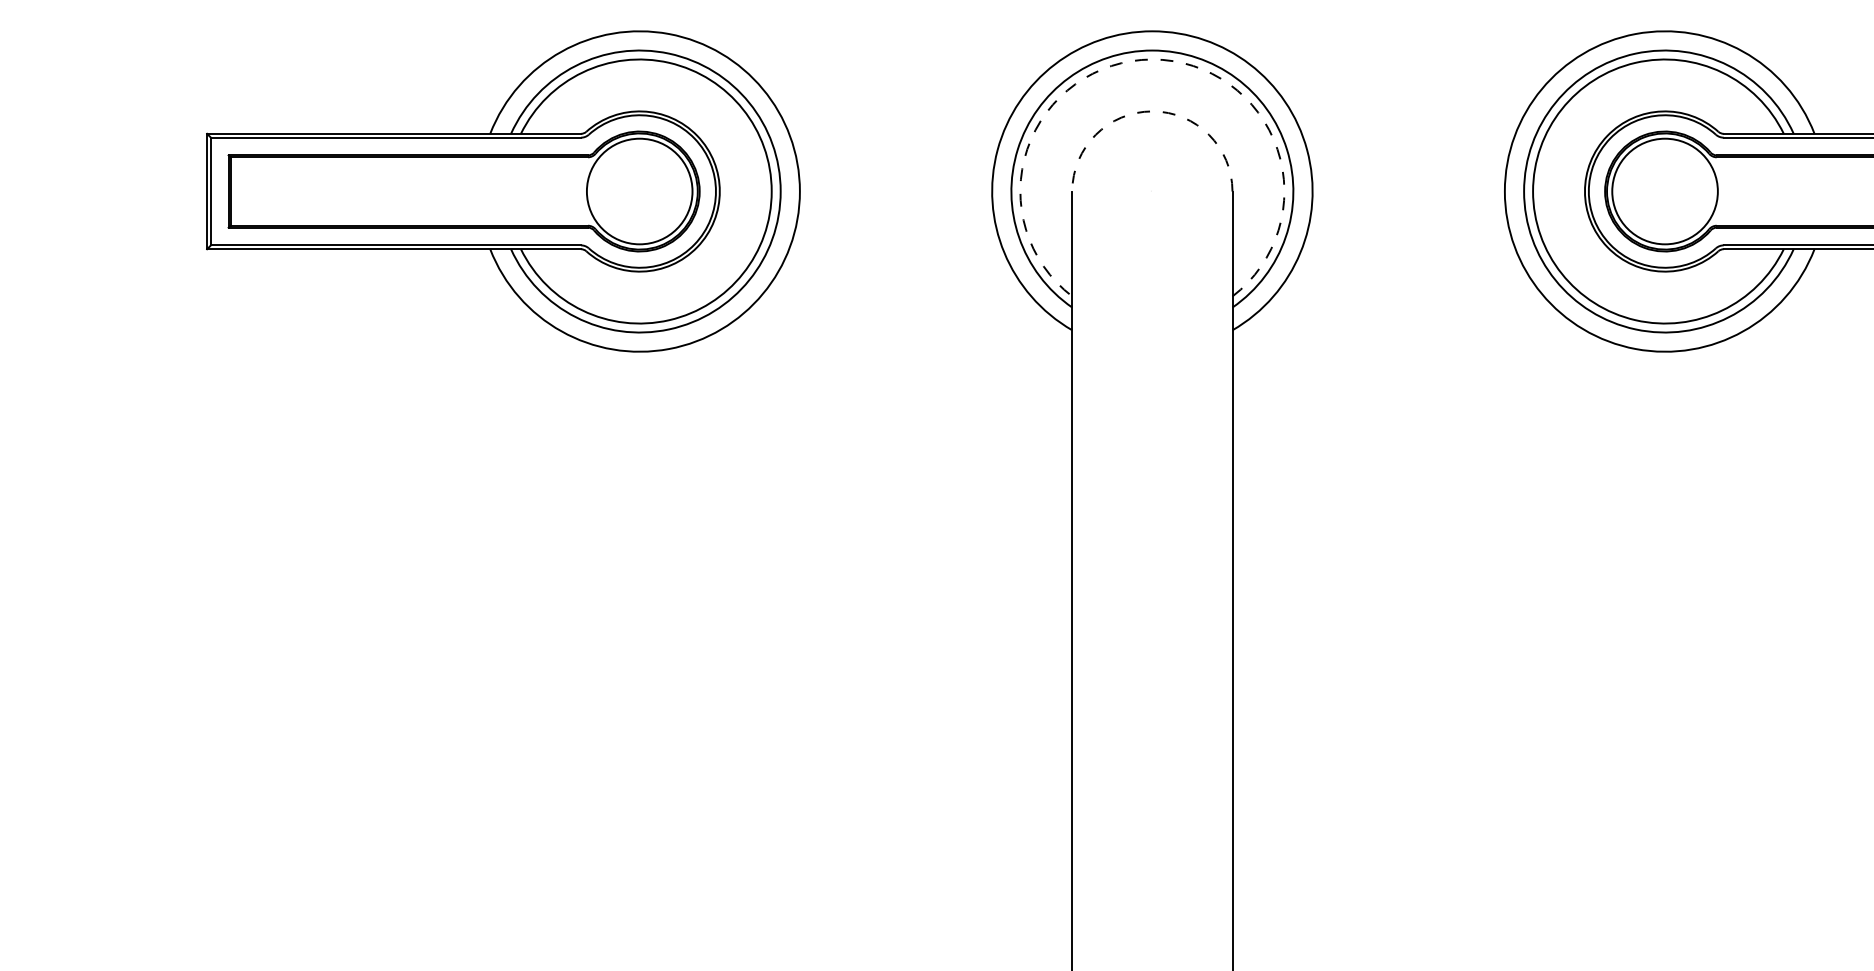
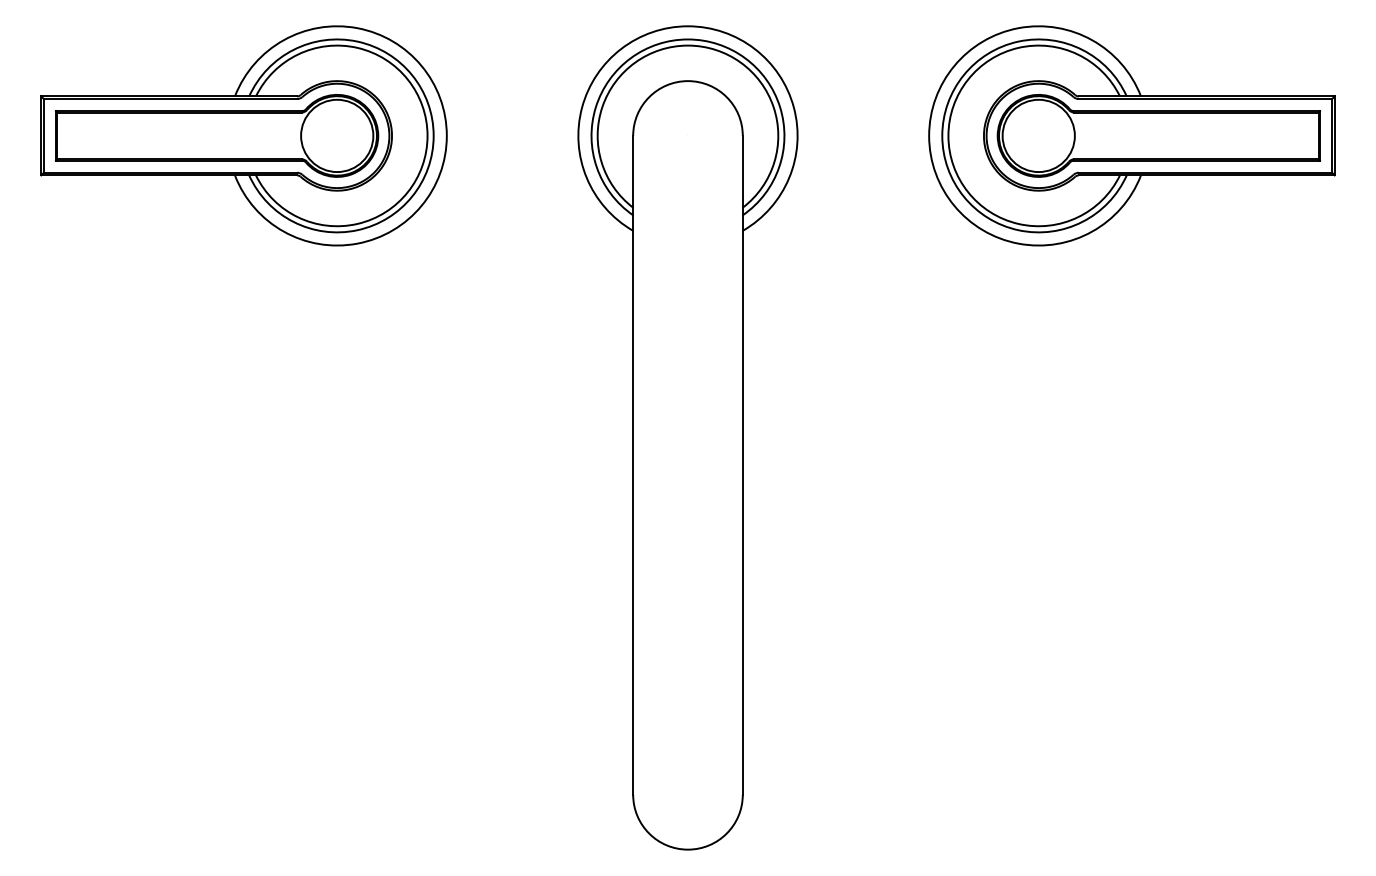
arc: (1151, 59) -> (687, 45), dashed -> solid
arc: (1151, 111) -> (687, 81), dashed -> solid

